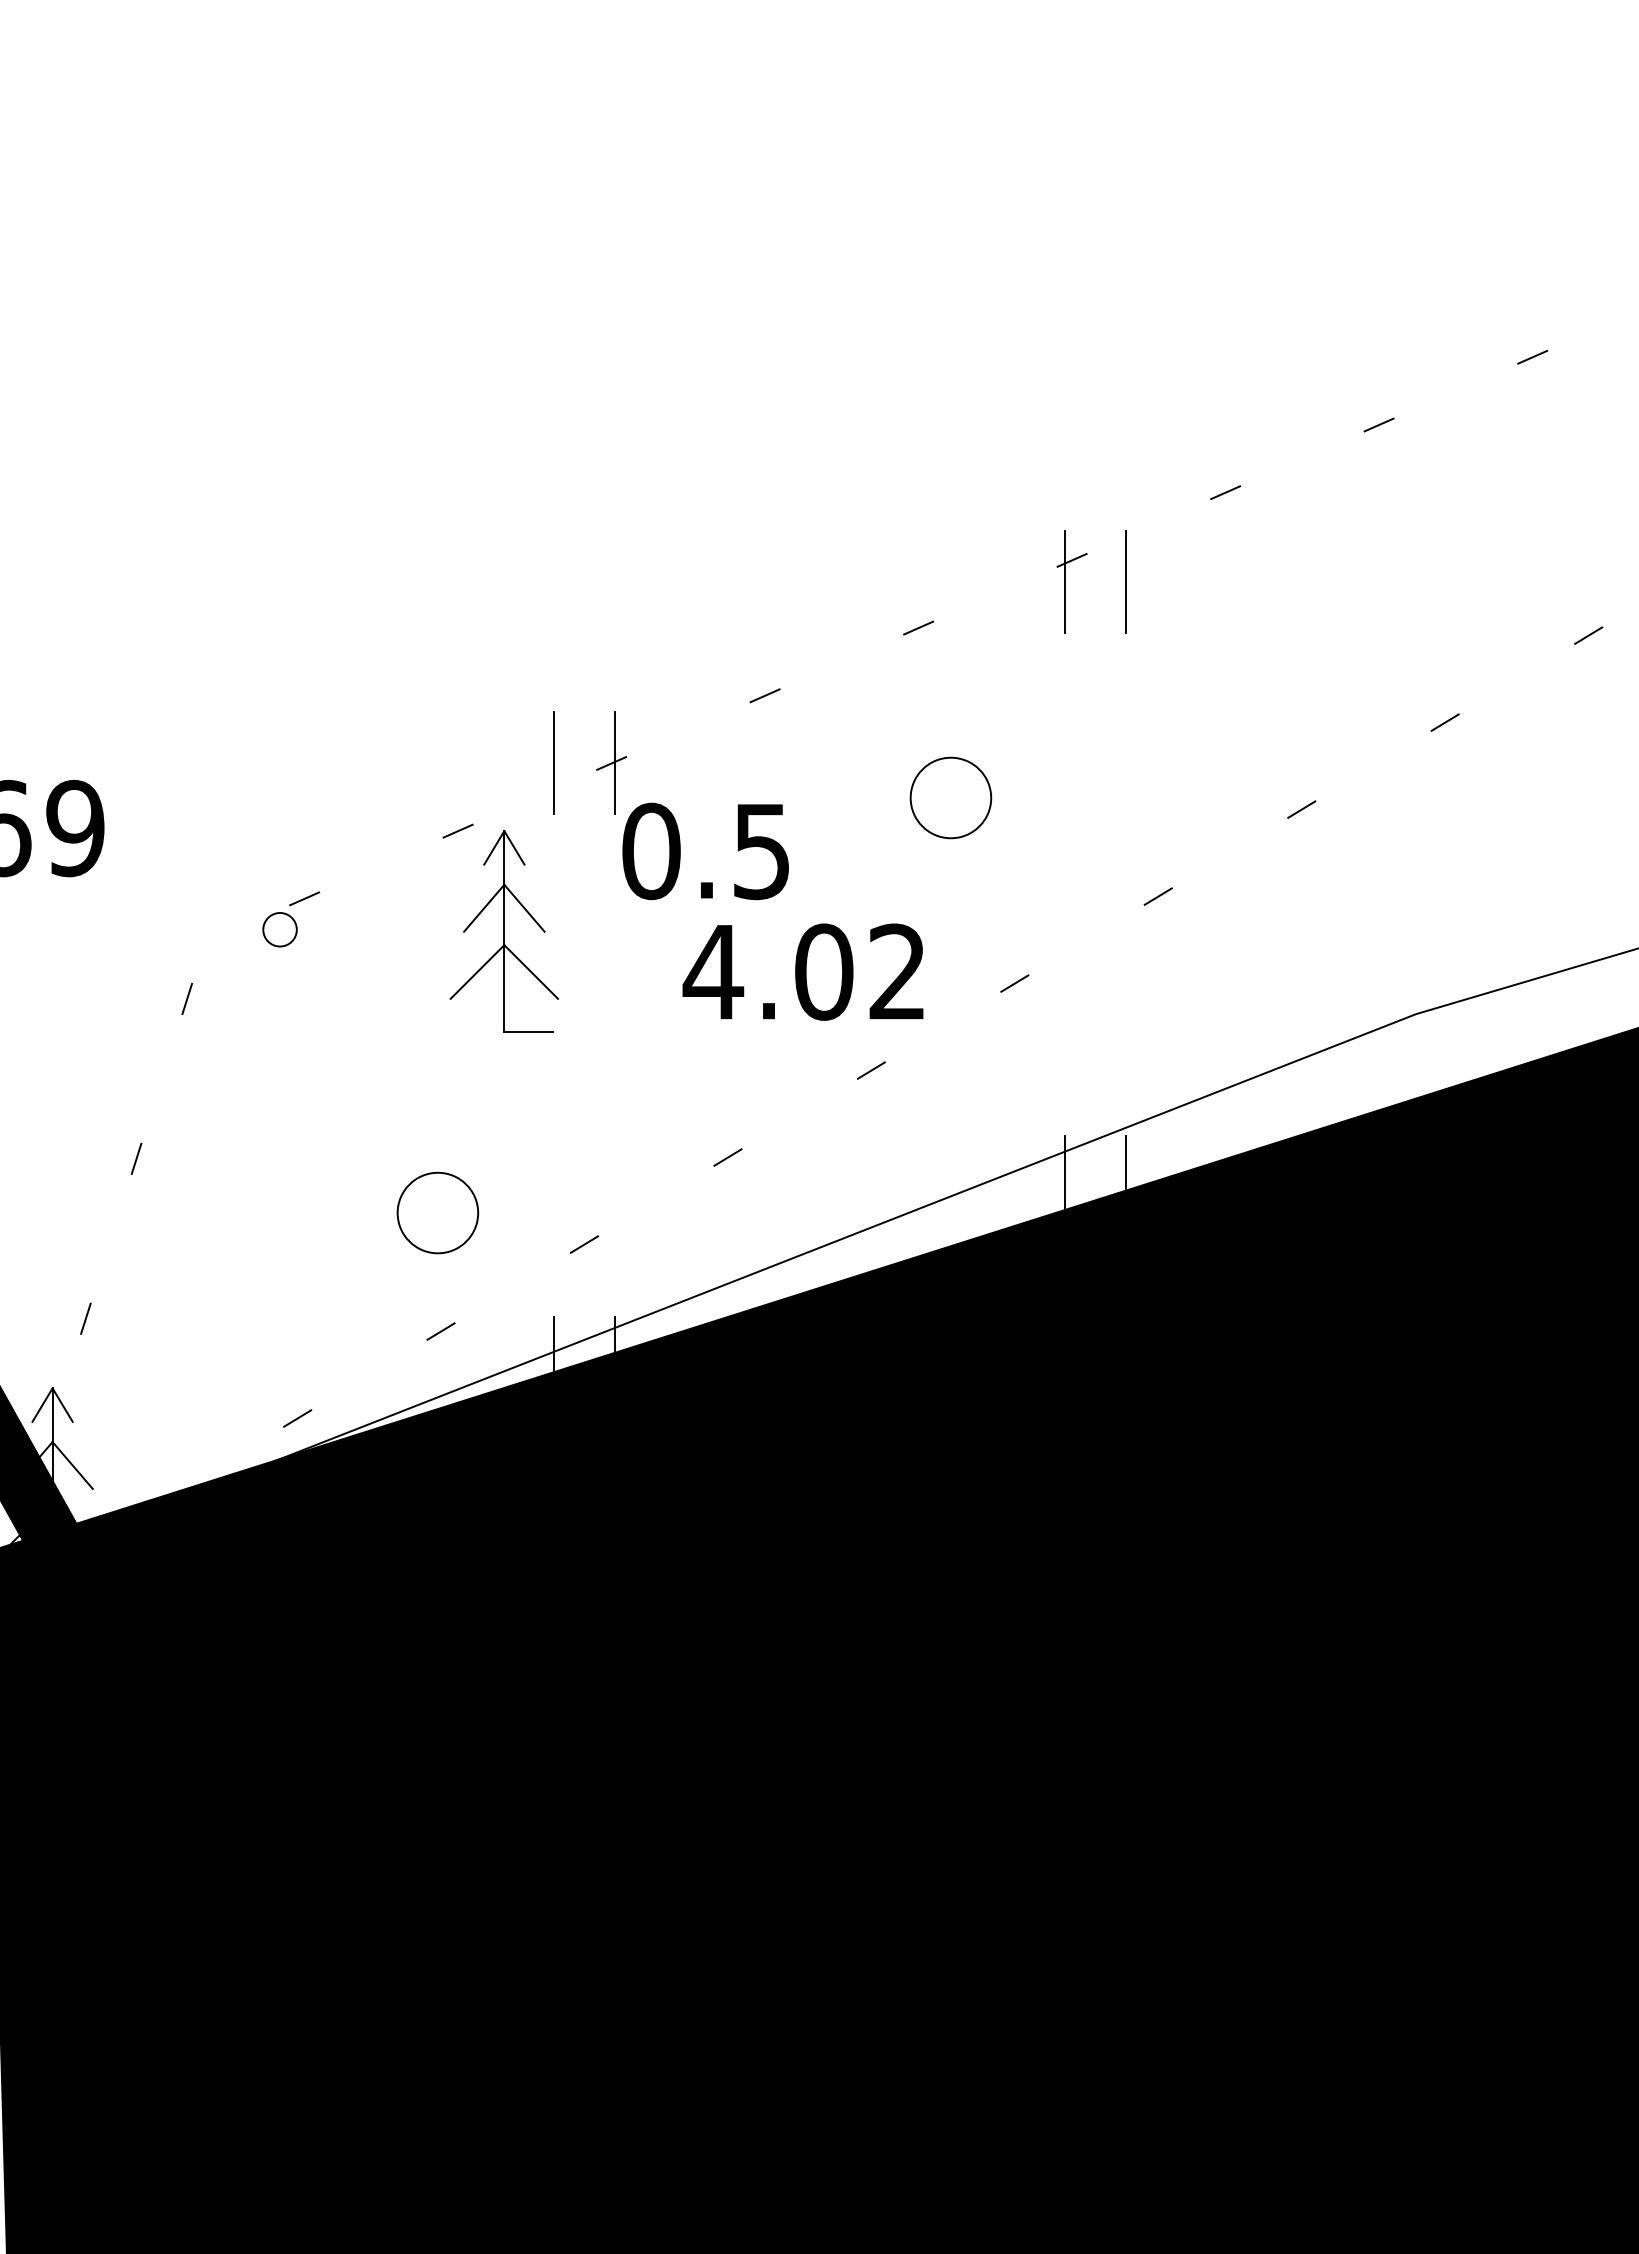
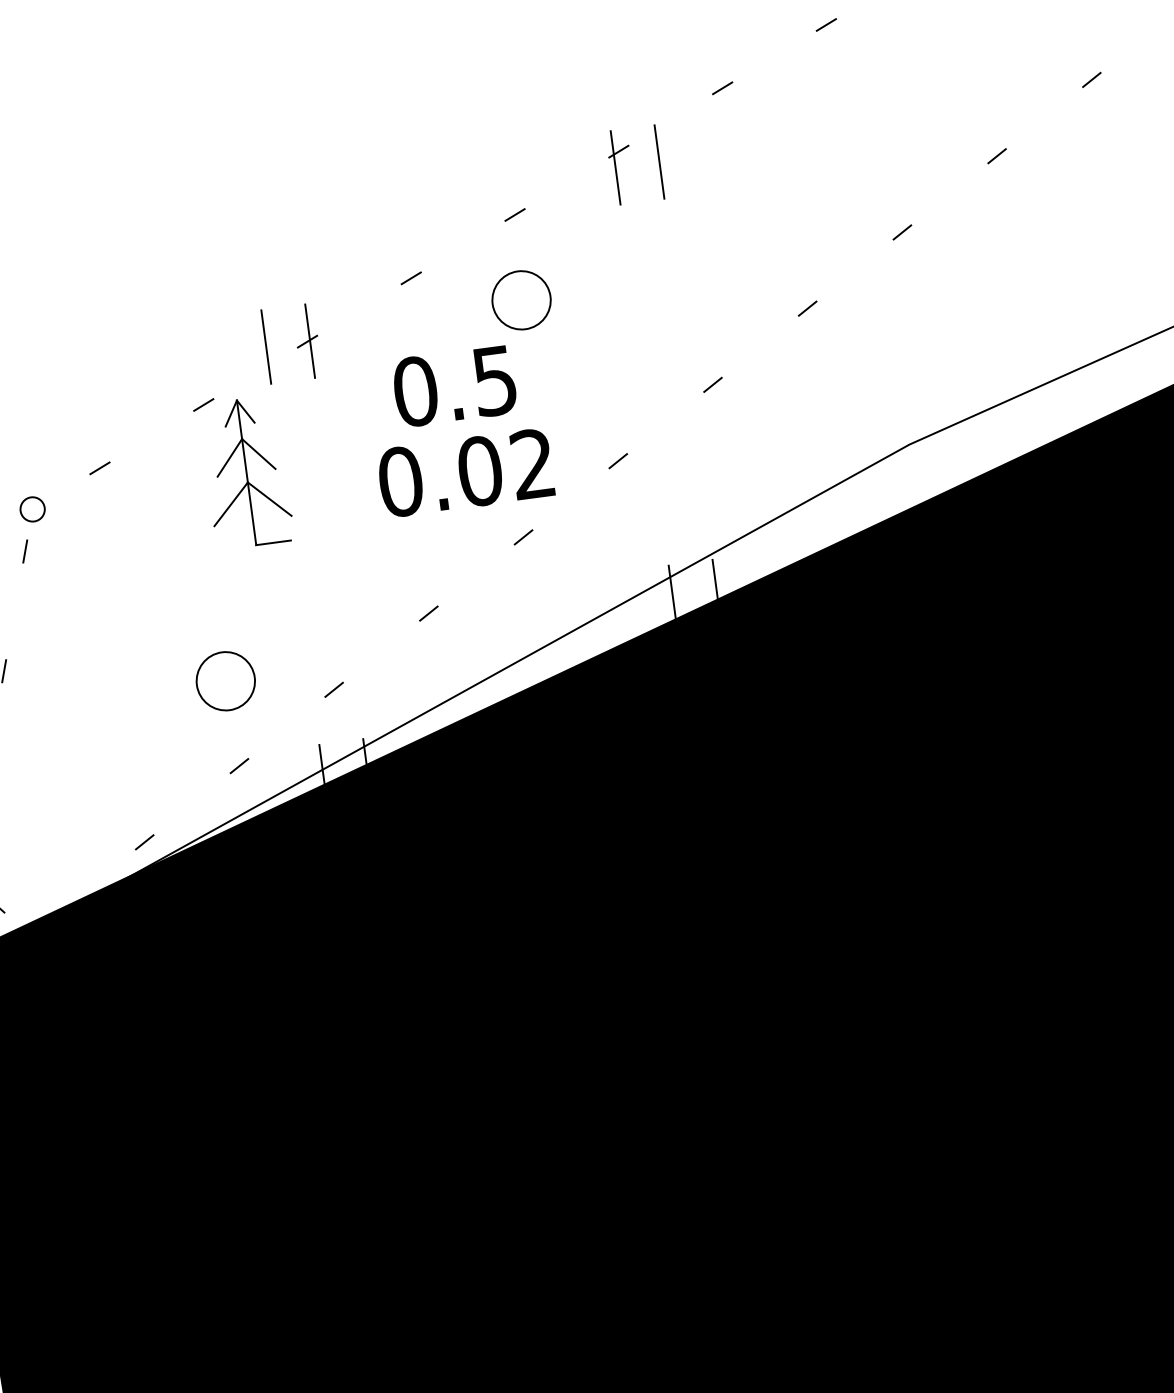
part: (950, 797) -> (521, 300), moved
text: (705, 851) -> (454, 386), moved
part: (279, 929) -> (32, 509), moved
text: (713, 971) -> (400, 481), 4.02 -> 0.02

